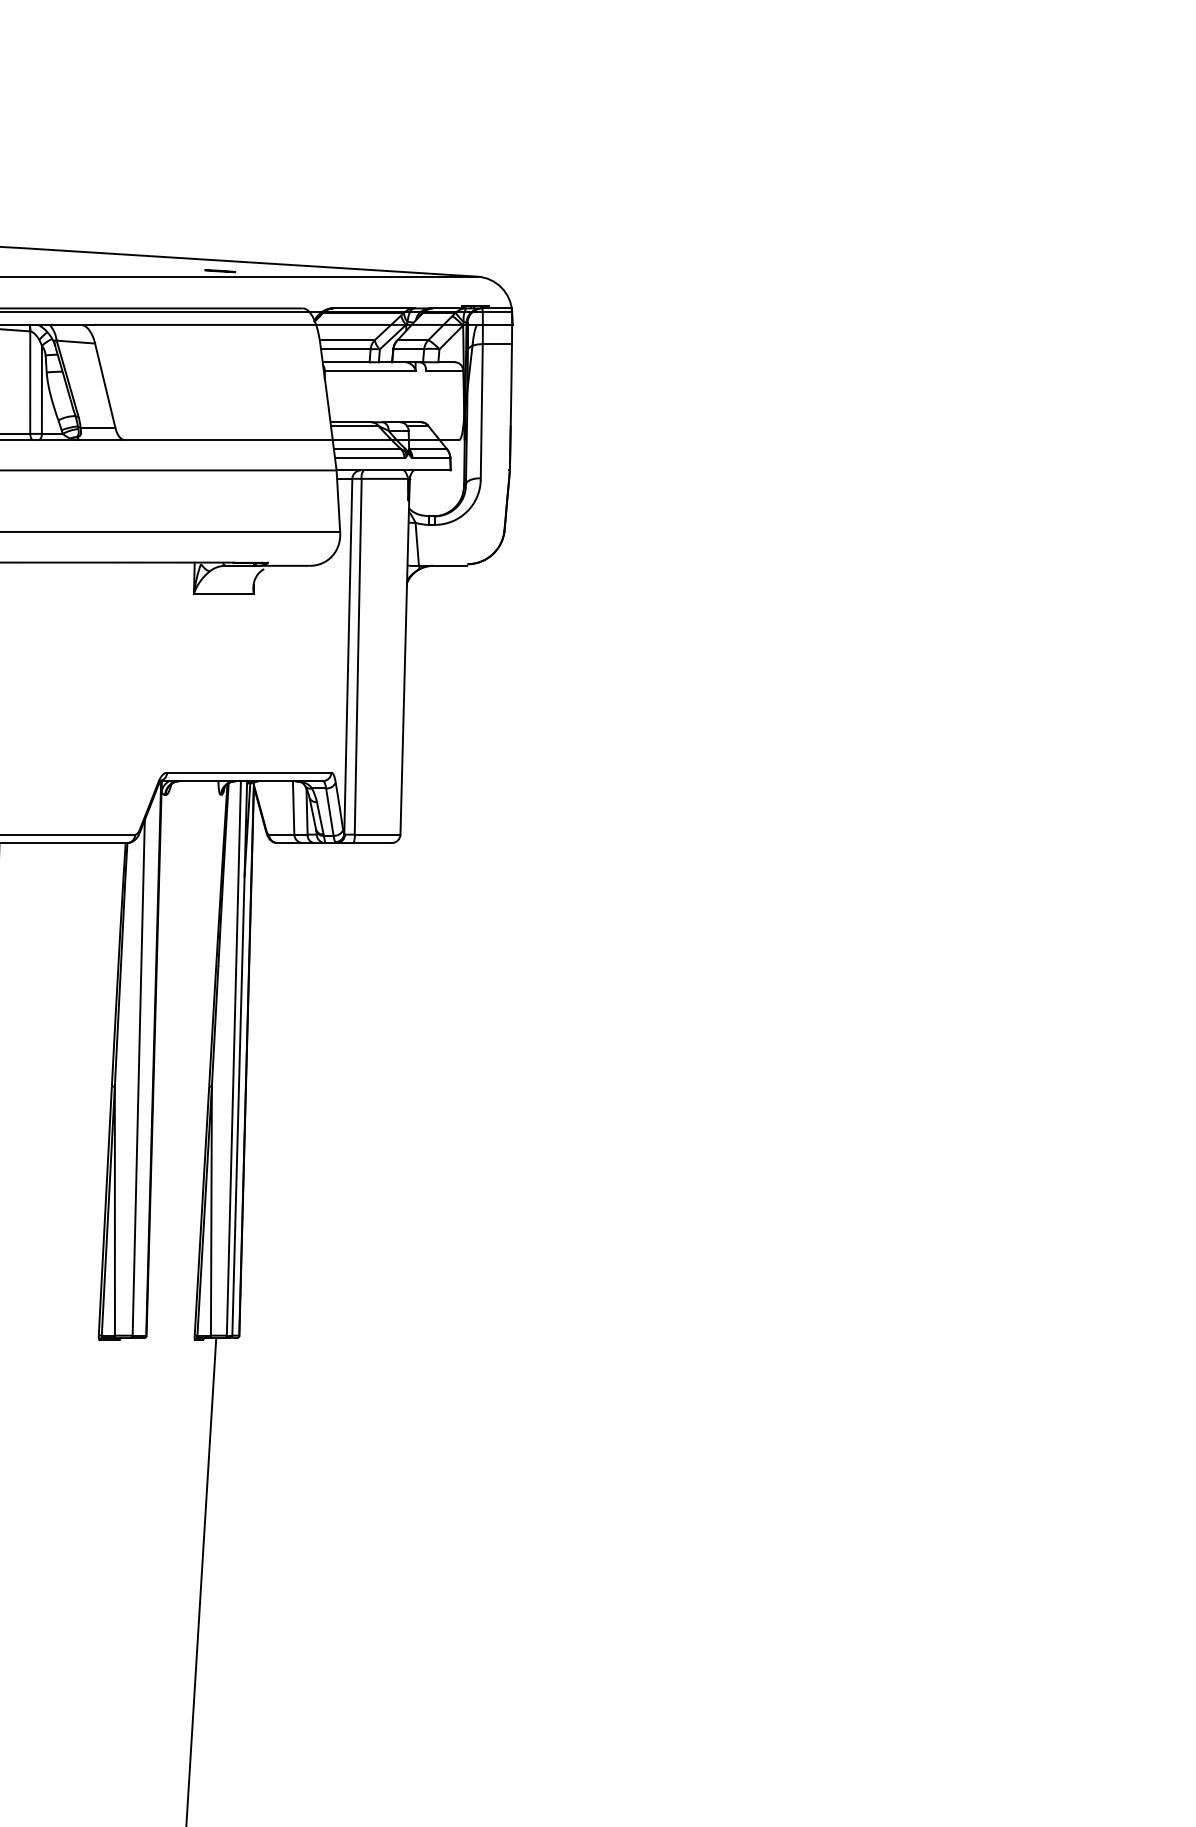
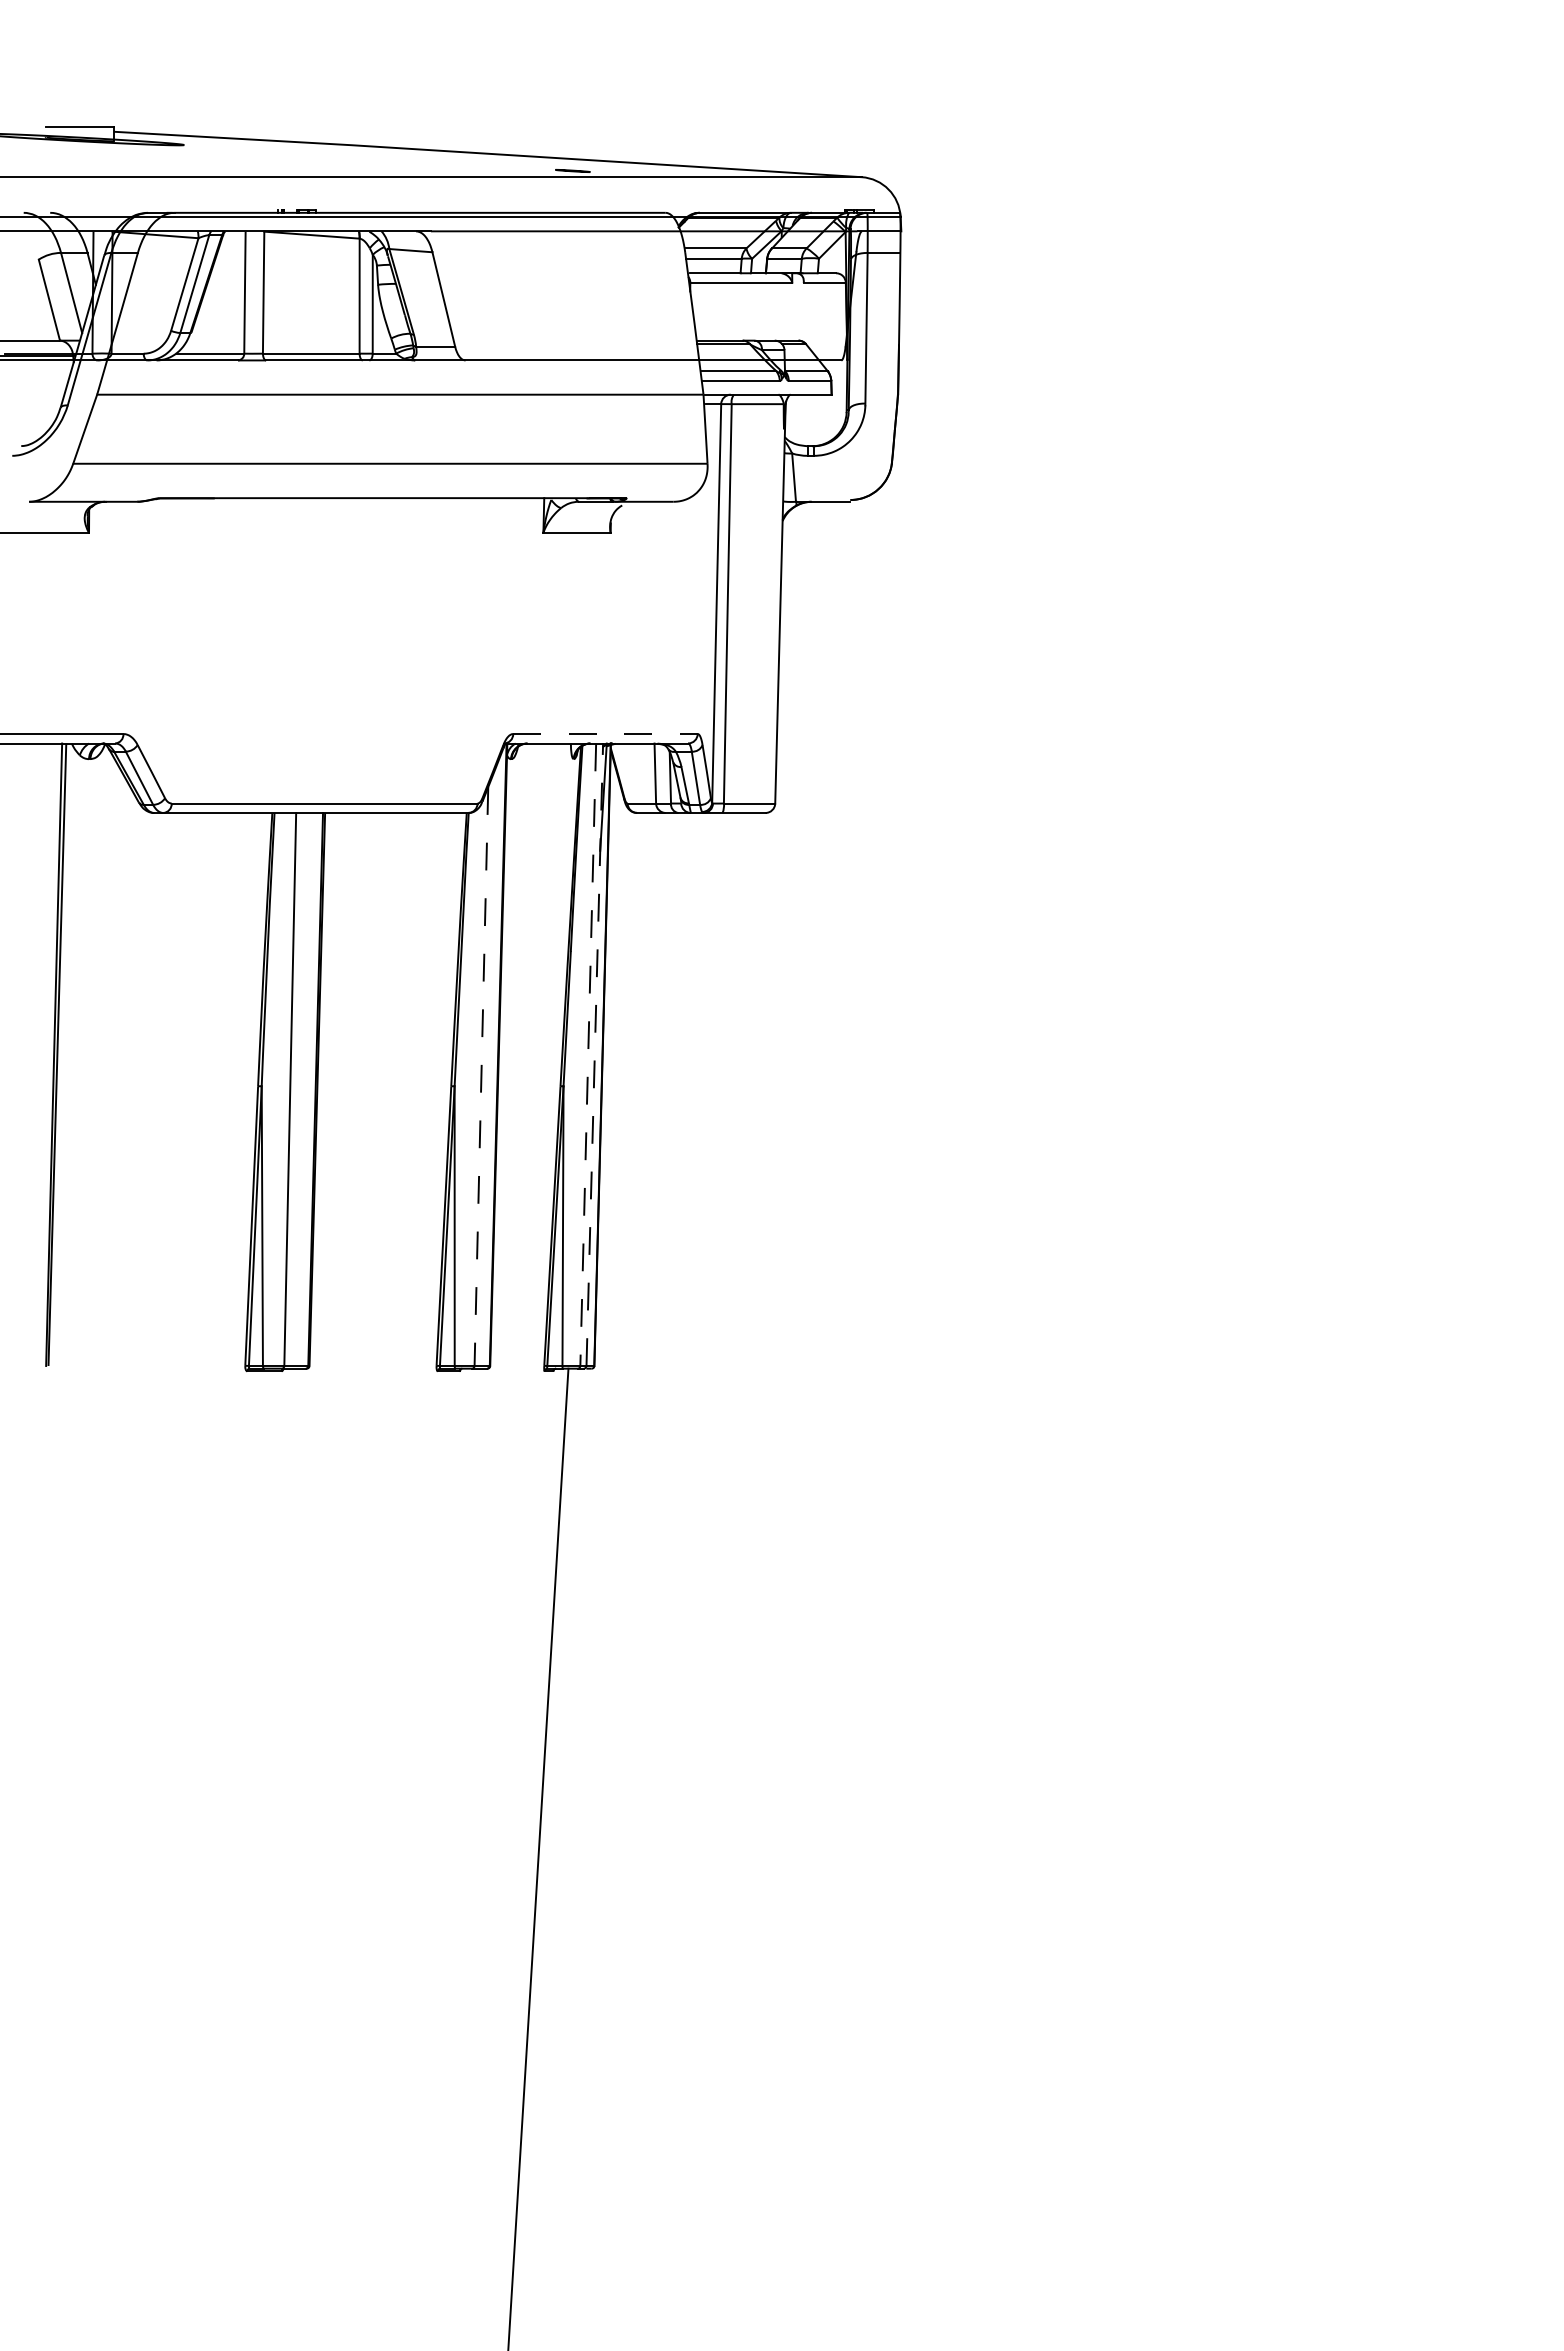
line: (249, 773) -> (605, 734), solid -> dashed
line: (239, 1058) -> (594, 1054), solid -> dashed
line: (234, 1059) -> (588, 1055), solid -> dashed
line: (138, 1077) -> (481, 1076), solid -> dashed

